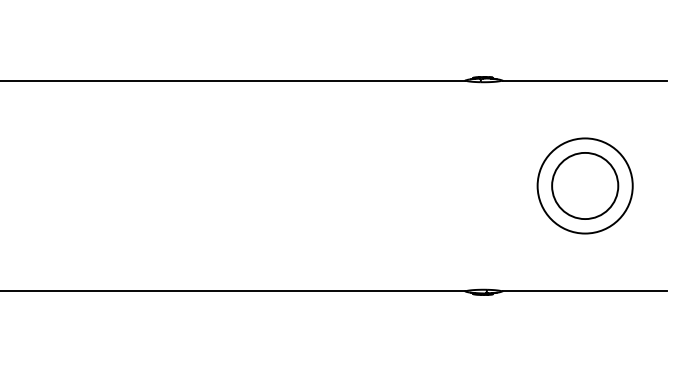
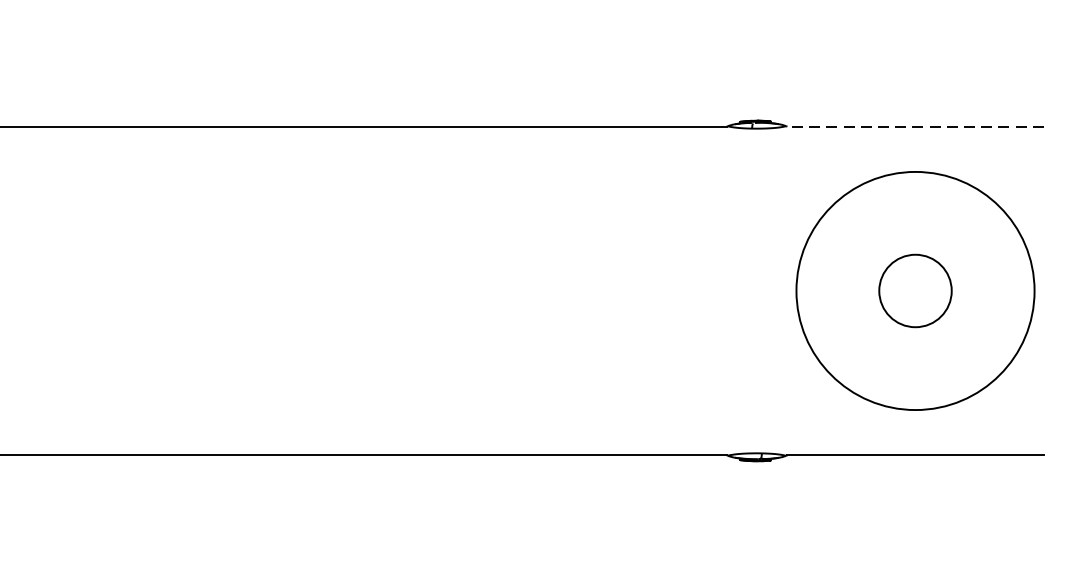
line: (585, 80) -> (915, 125), solid -> dashed
circle: (584, 185) -> (914, 290), size x1.6
circle: (585, 185) -> (915, 290), size x0.7

